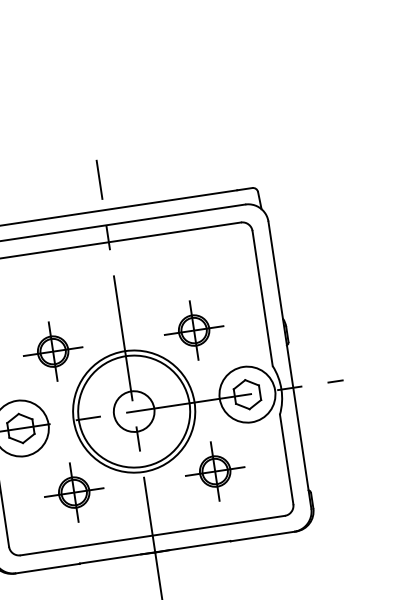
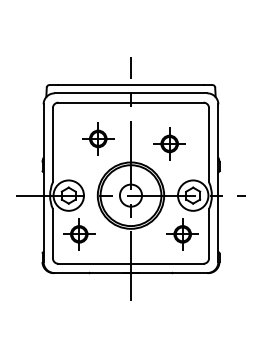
part: (193, 329) -> (169, 143), moved
part: (53, 350) -> (98, 138), moved
part: (214, 471) -> (182, 234), moved
part: (74, 492) -> (79, 234), moved

